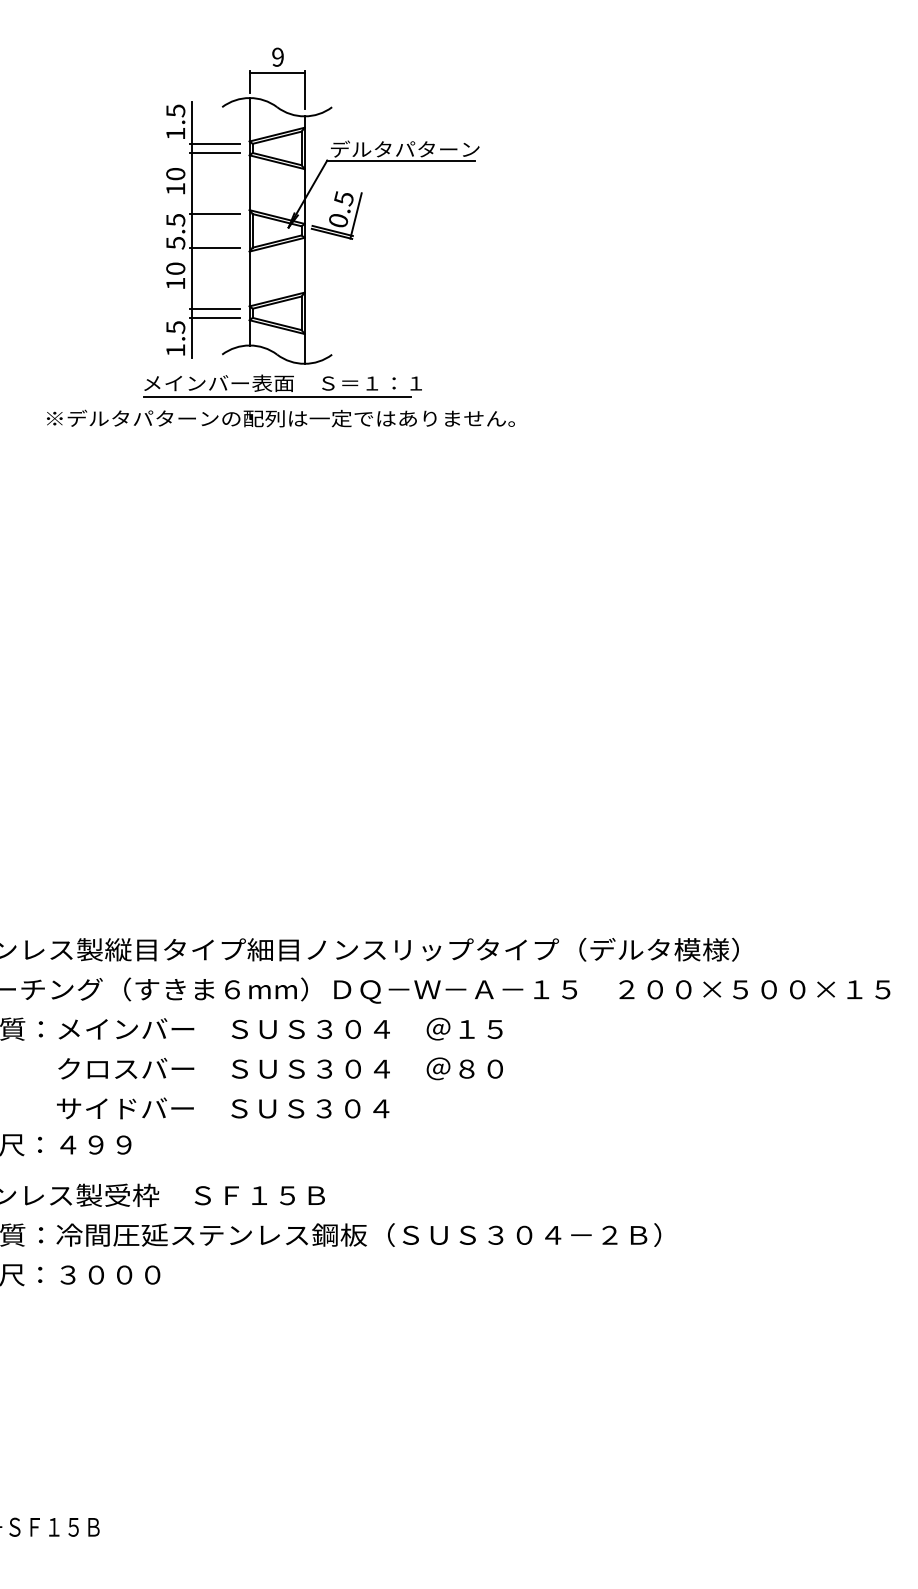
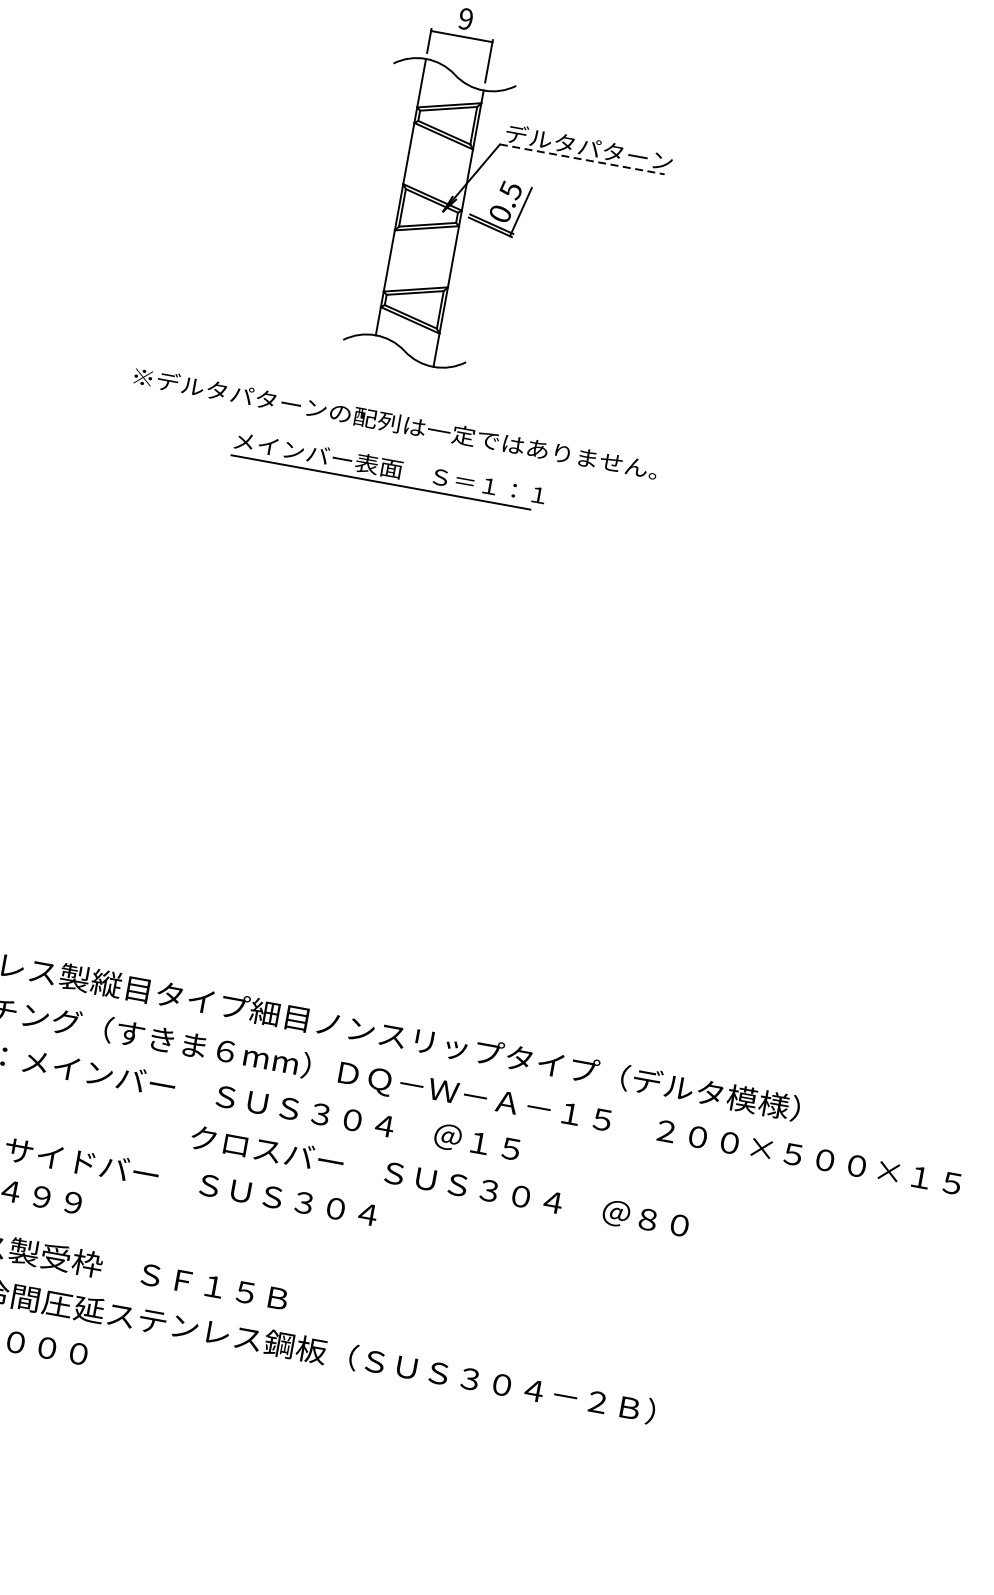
line: (400, 160) -> (581, 159), solid -> dashed
part: (192, 229) -> (335, 194), removed
part: (282, 385) -> (389, 470), moved
text: (280, 1068) -> (439, 1181), moved

